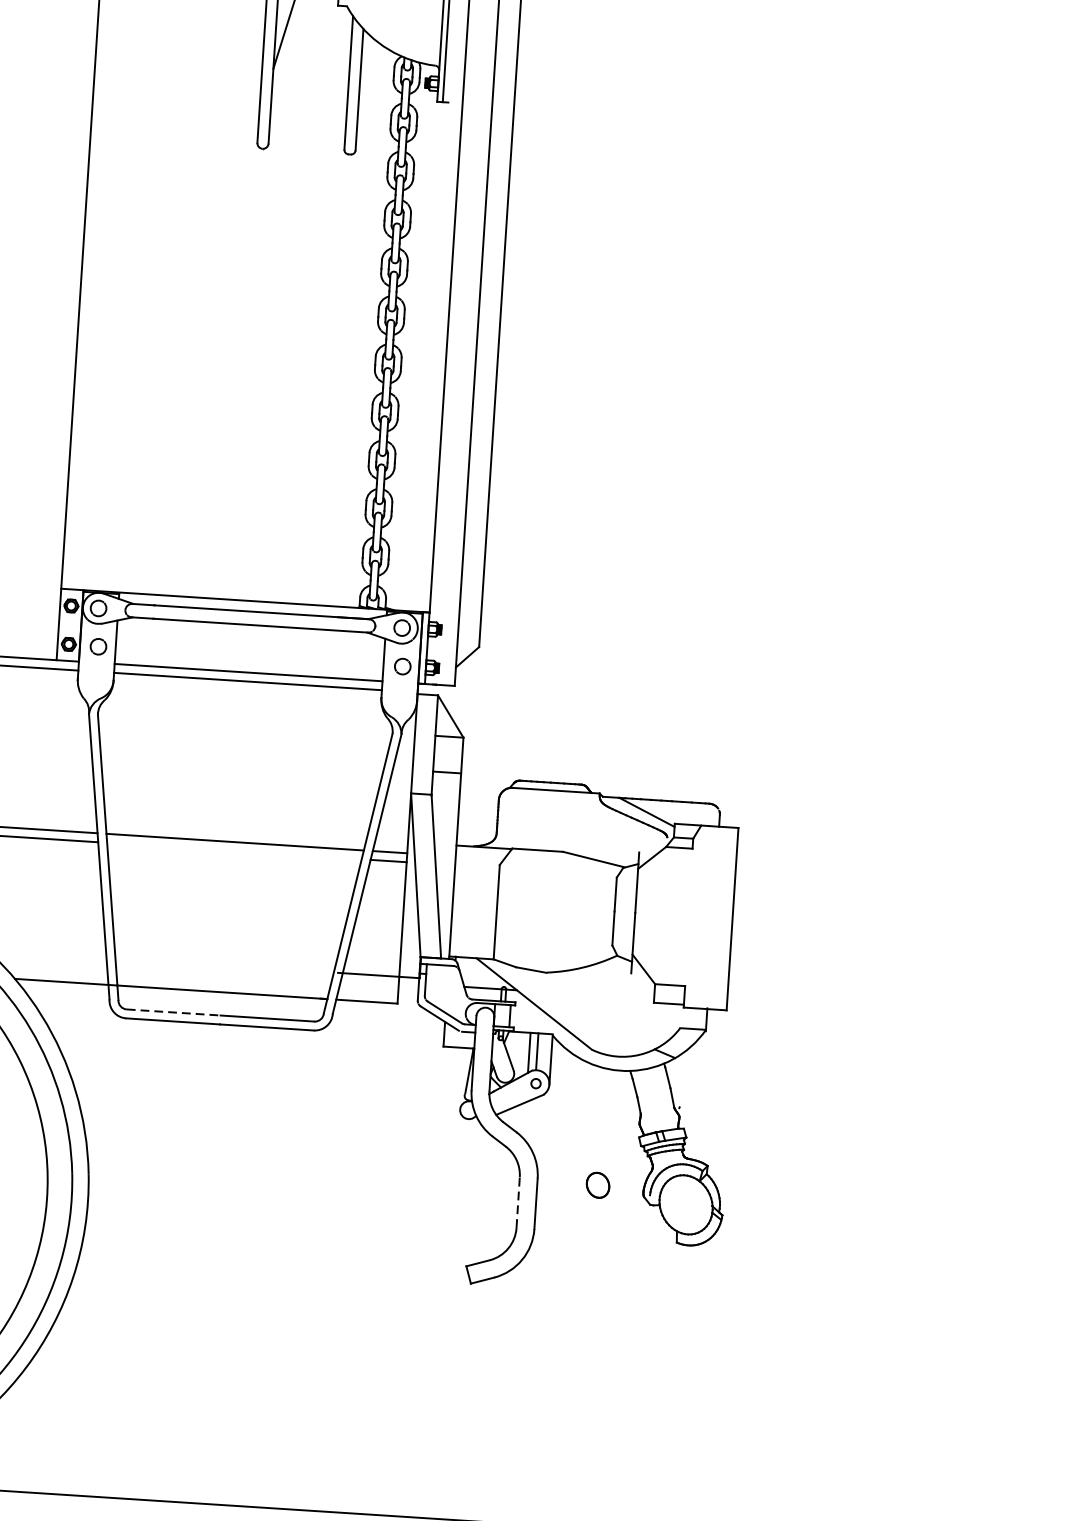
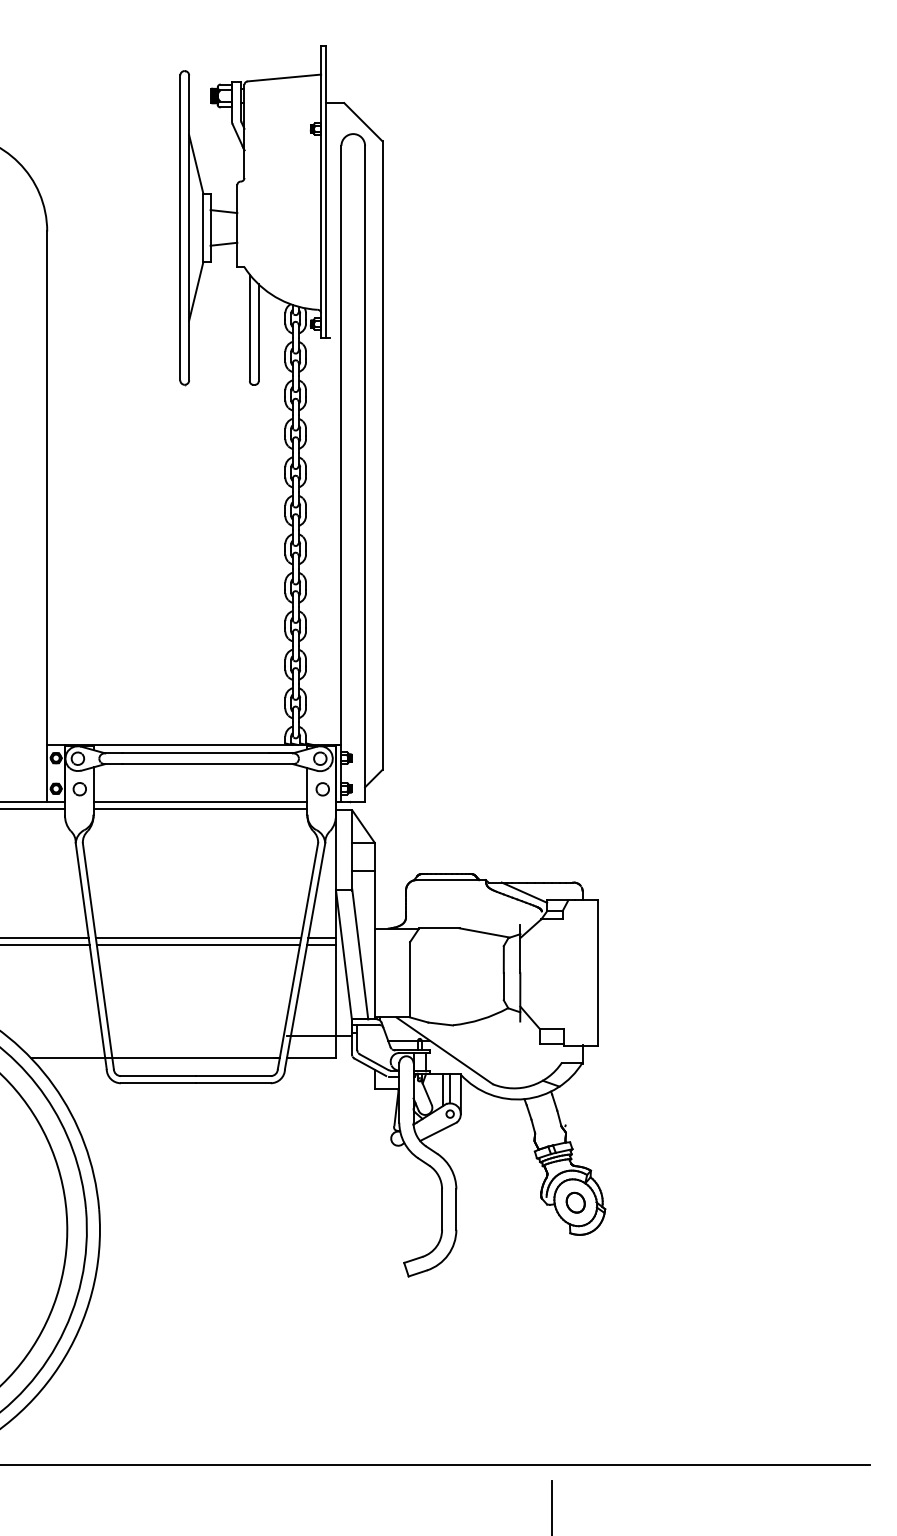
line: (234, 850) -> (198, 944), added
line: (173, 1012) -> (158, 1076), dashed -> solid
part: (597, 1184) -> (575, 1202), moved
line: (518, 1202) -> (442, 1209), dashed -> solid

